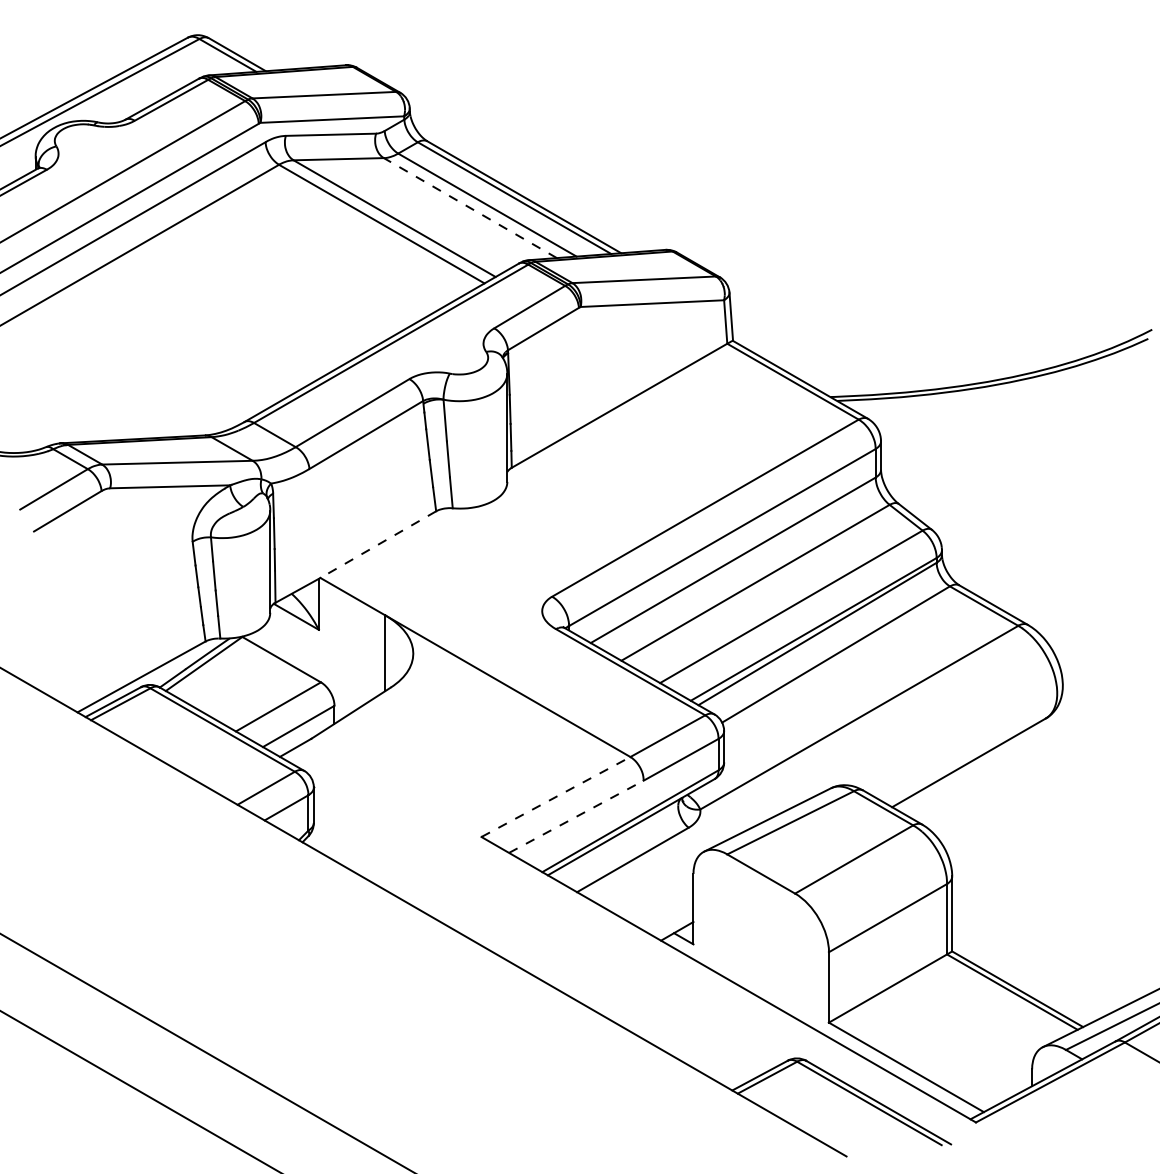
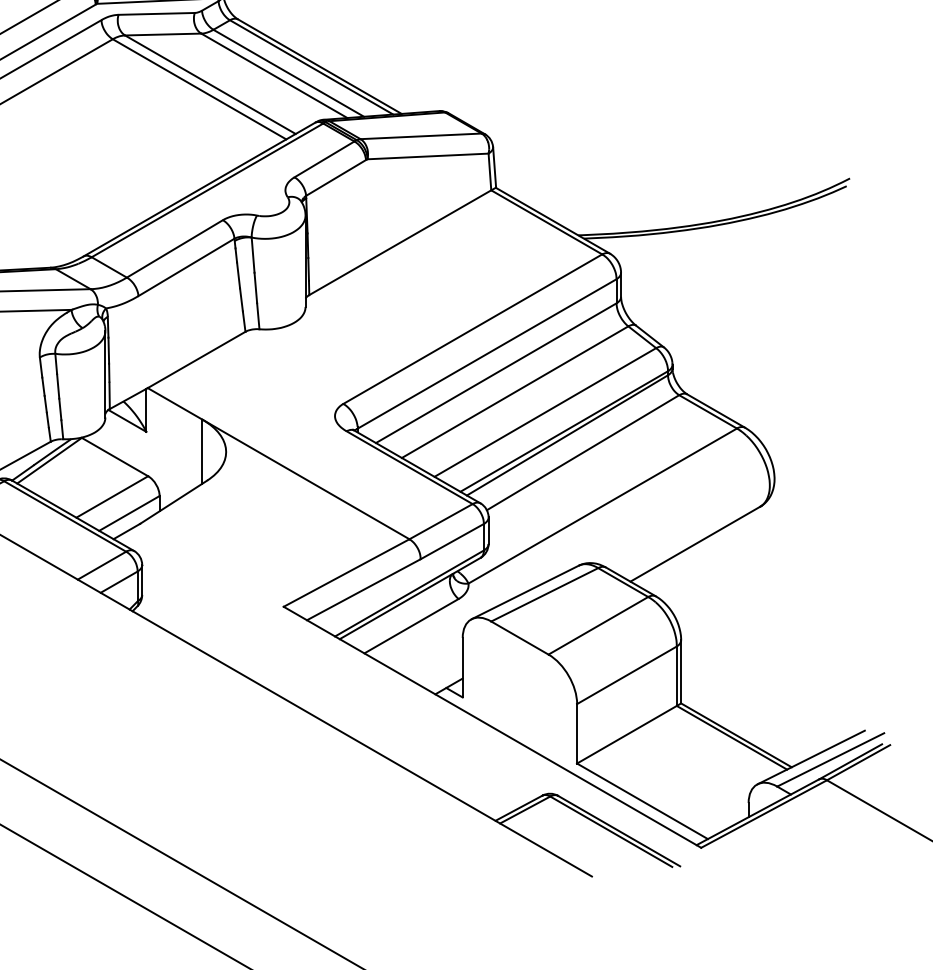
line: (470, 208) -> (274, 76), dashed -> solid
line: (378, 544) -> (196, 359), dashed -> solid
line: (555, 797) -> (346, 573), dashed -> solid
line: (576, 816) -> (363, 589), dashed -> solid

